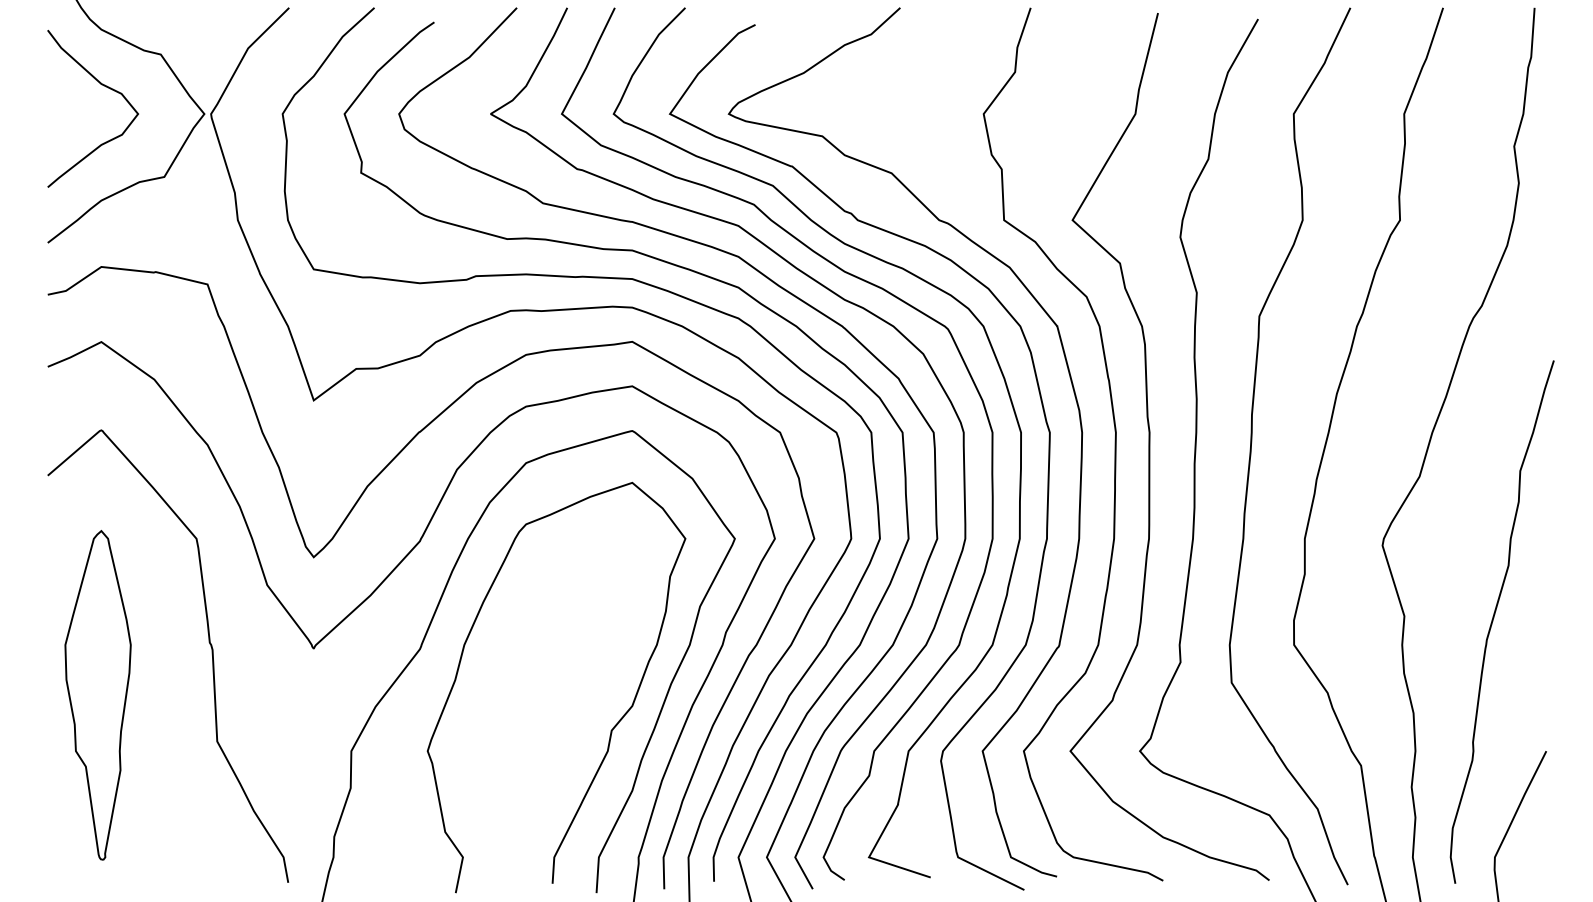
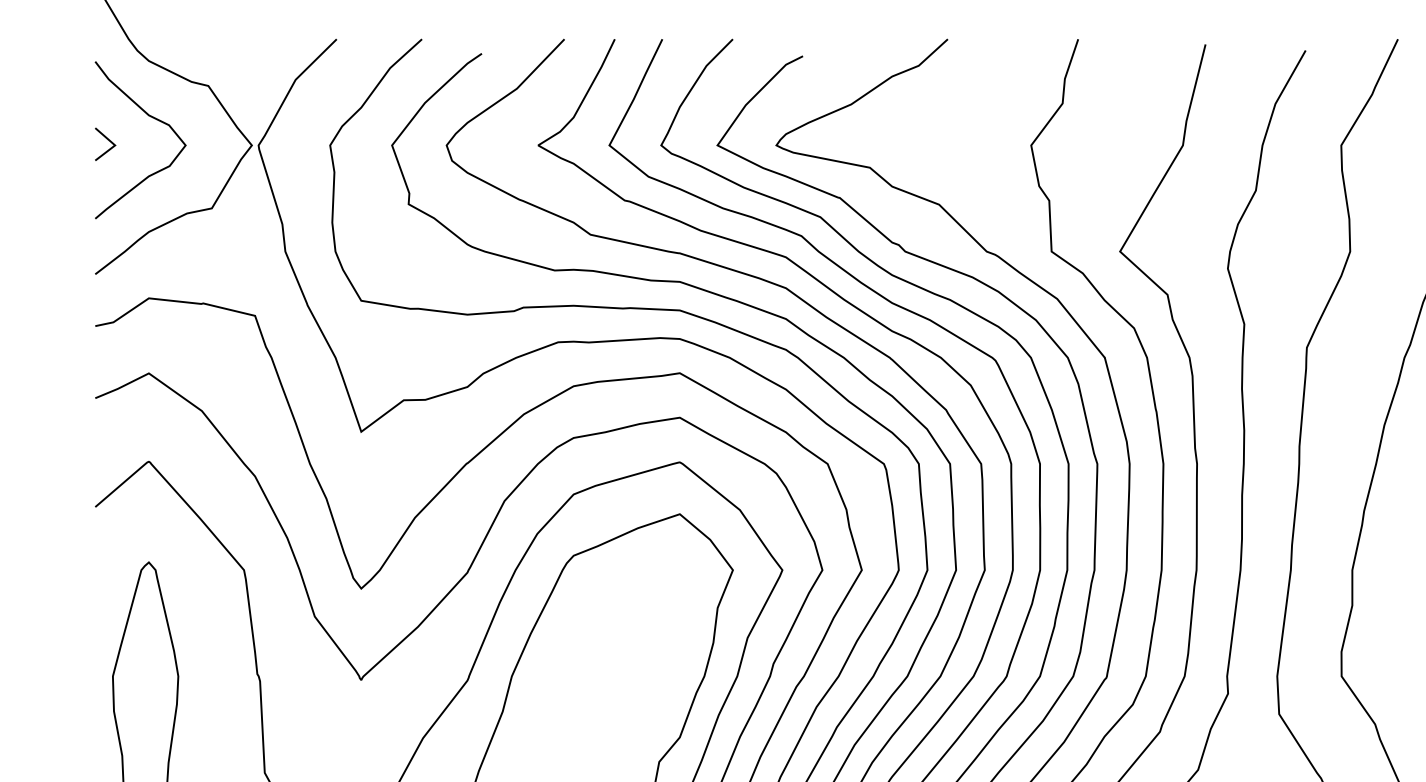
line: (60, 109) -> (108, 140), added

